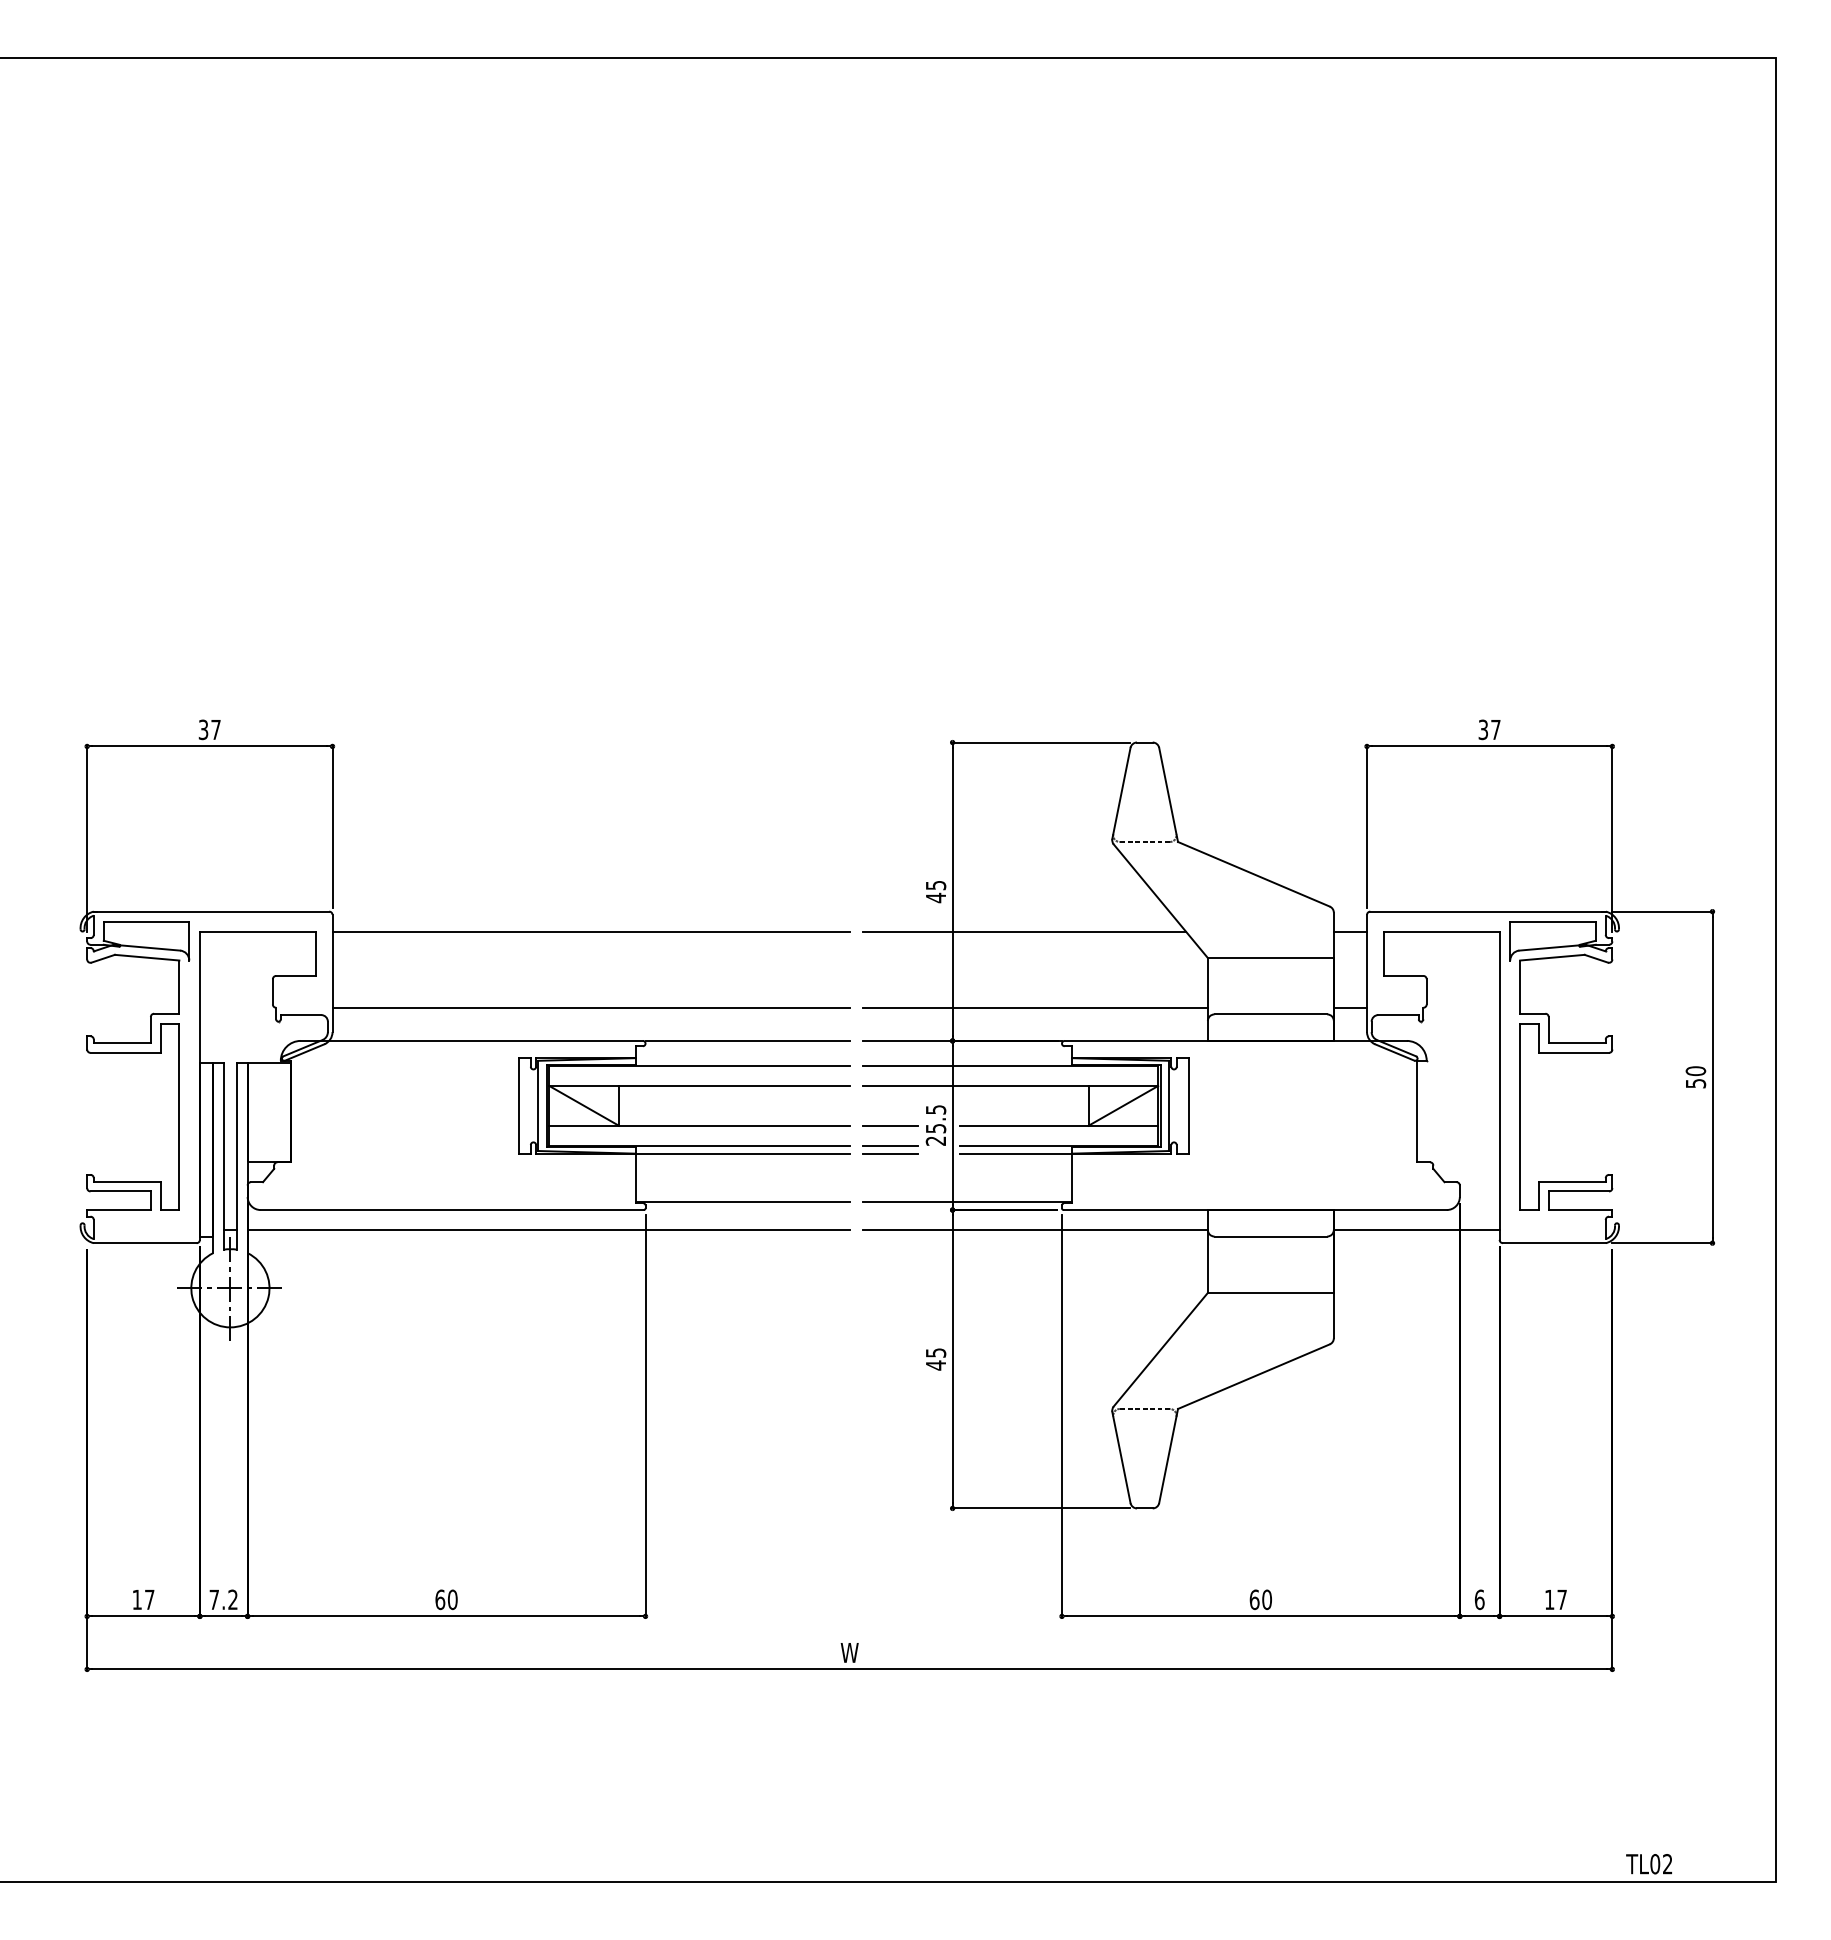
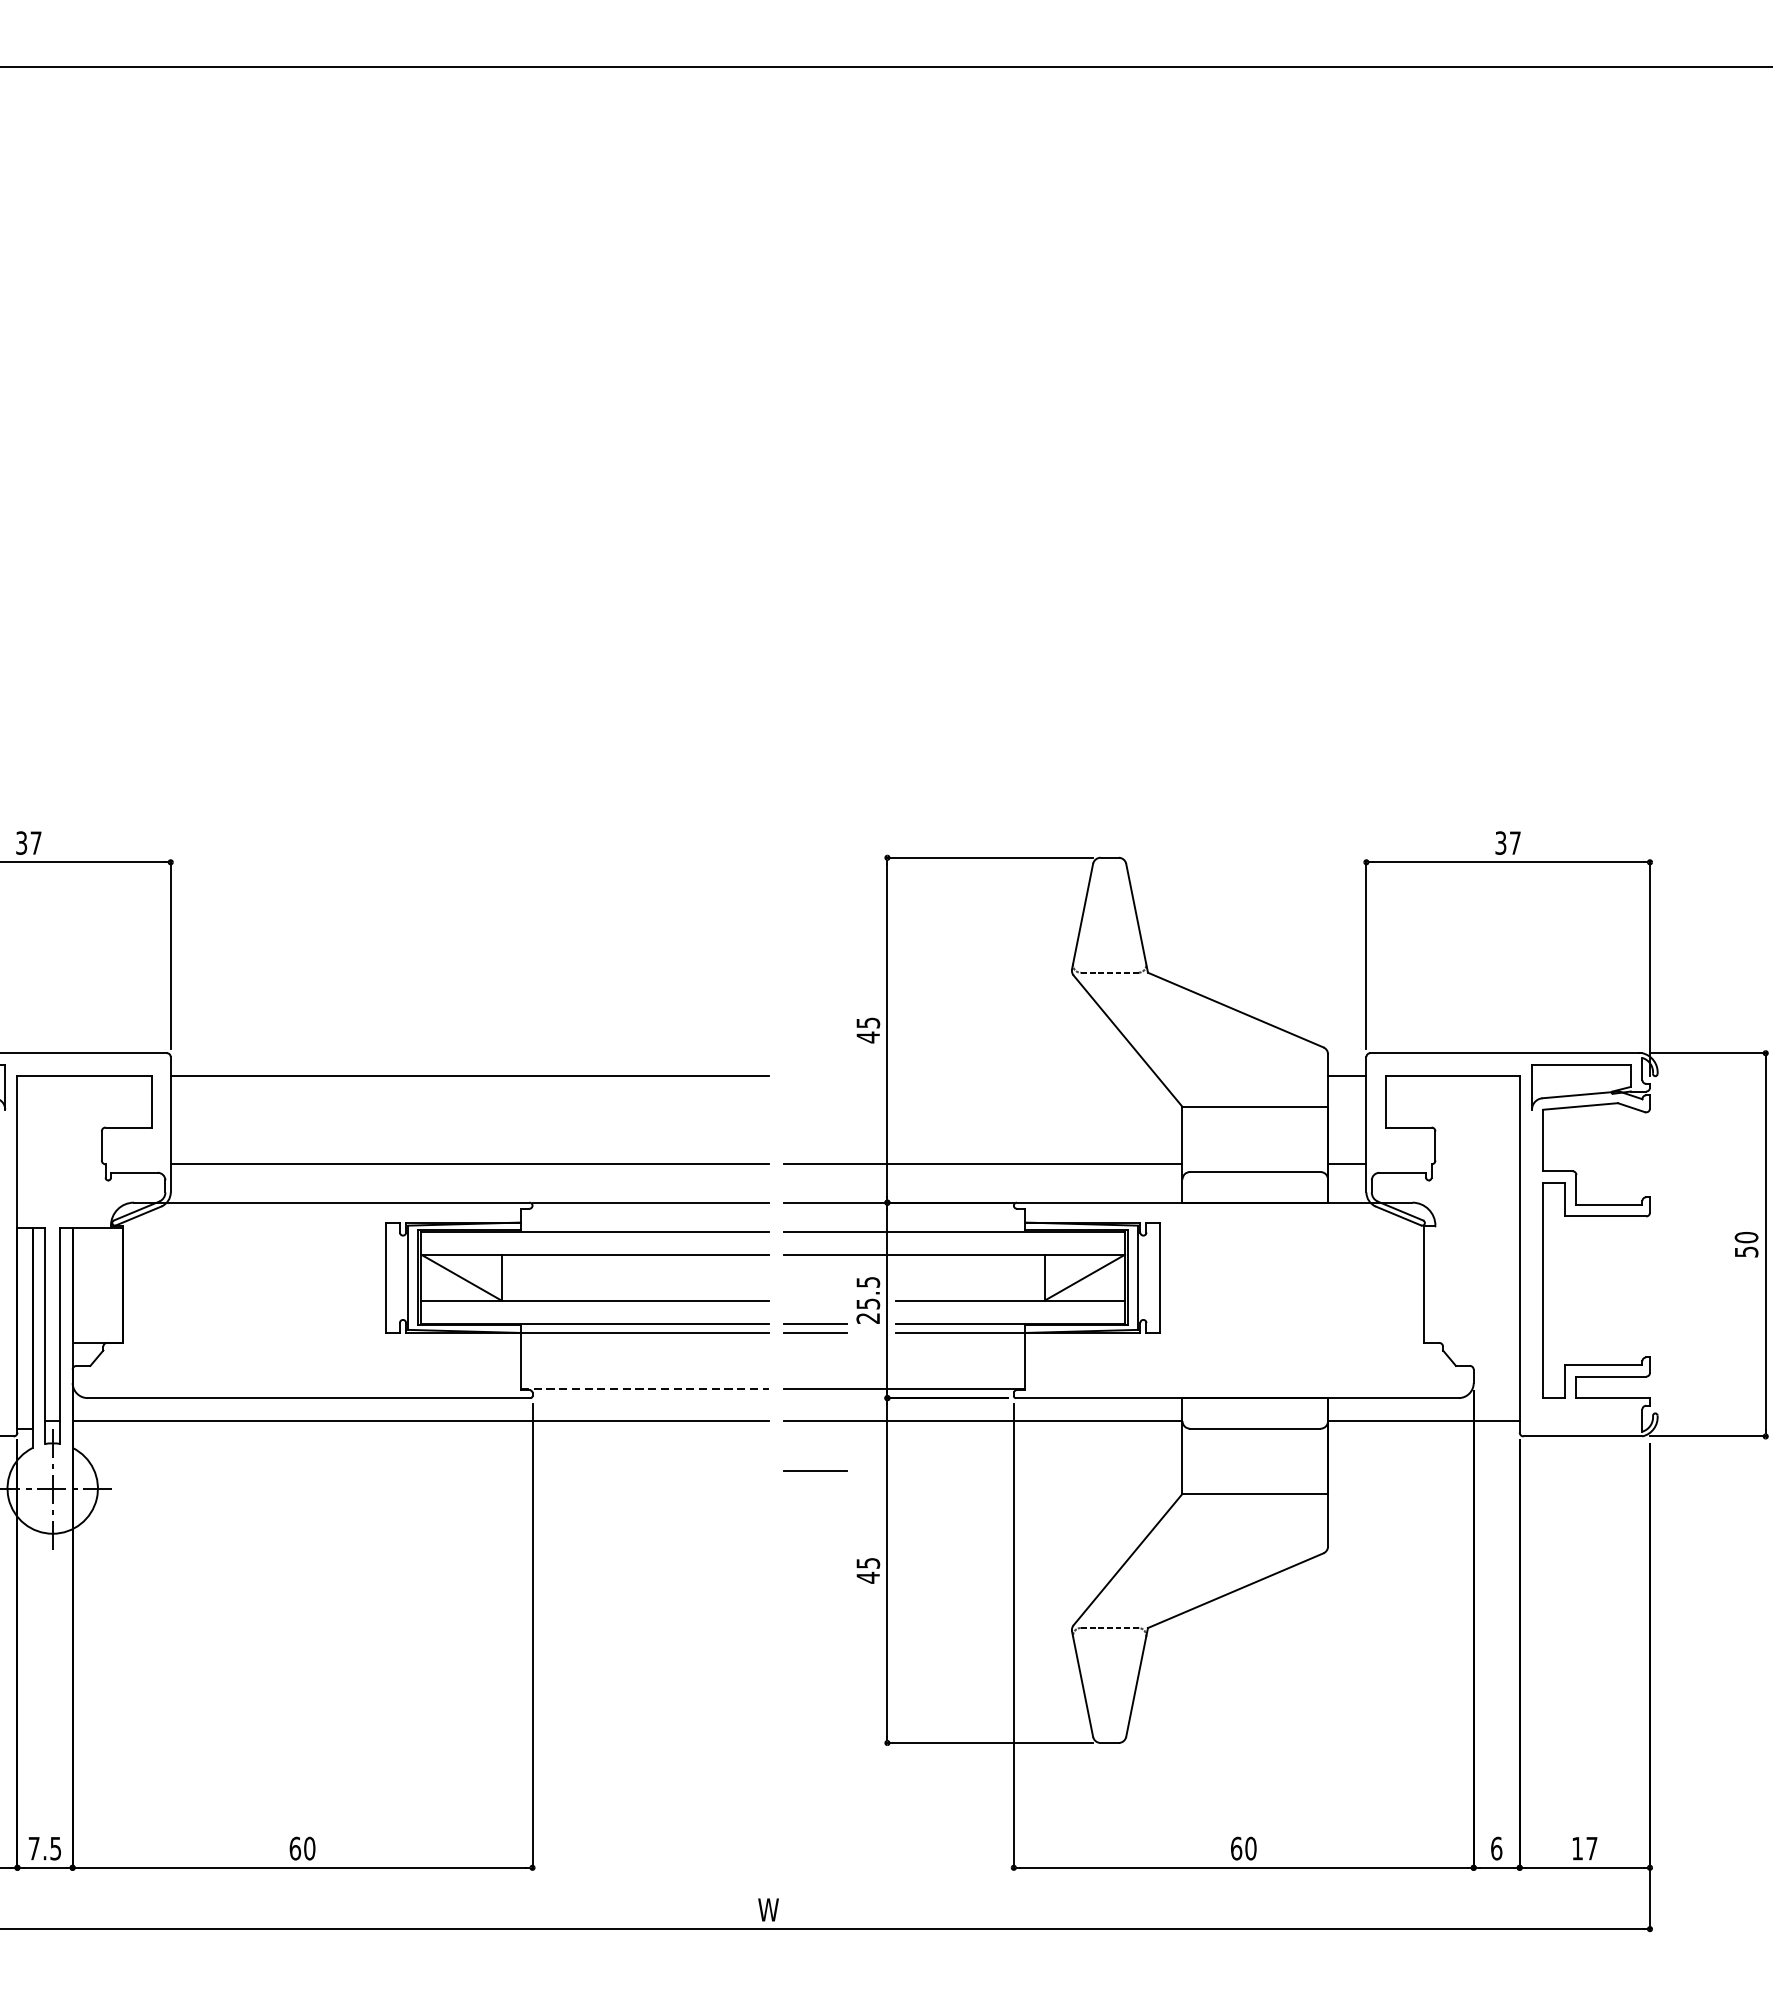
line: (1024, 931) -> (970, 1076), removed
line: (890, 1125) -> (815, 1470), moved
line: (743, 1202) -> (645, 1389), solid -> dashed
text: (232, 1599) -> (55, 1848), 7.2 -> 7.5

